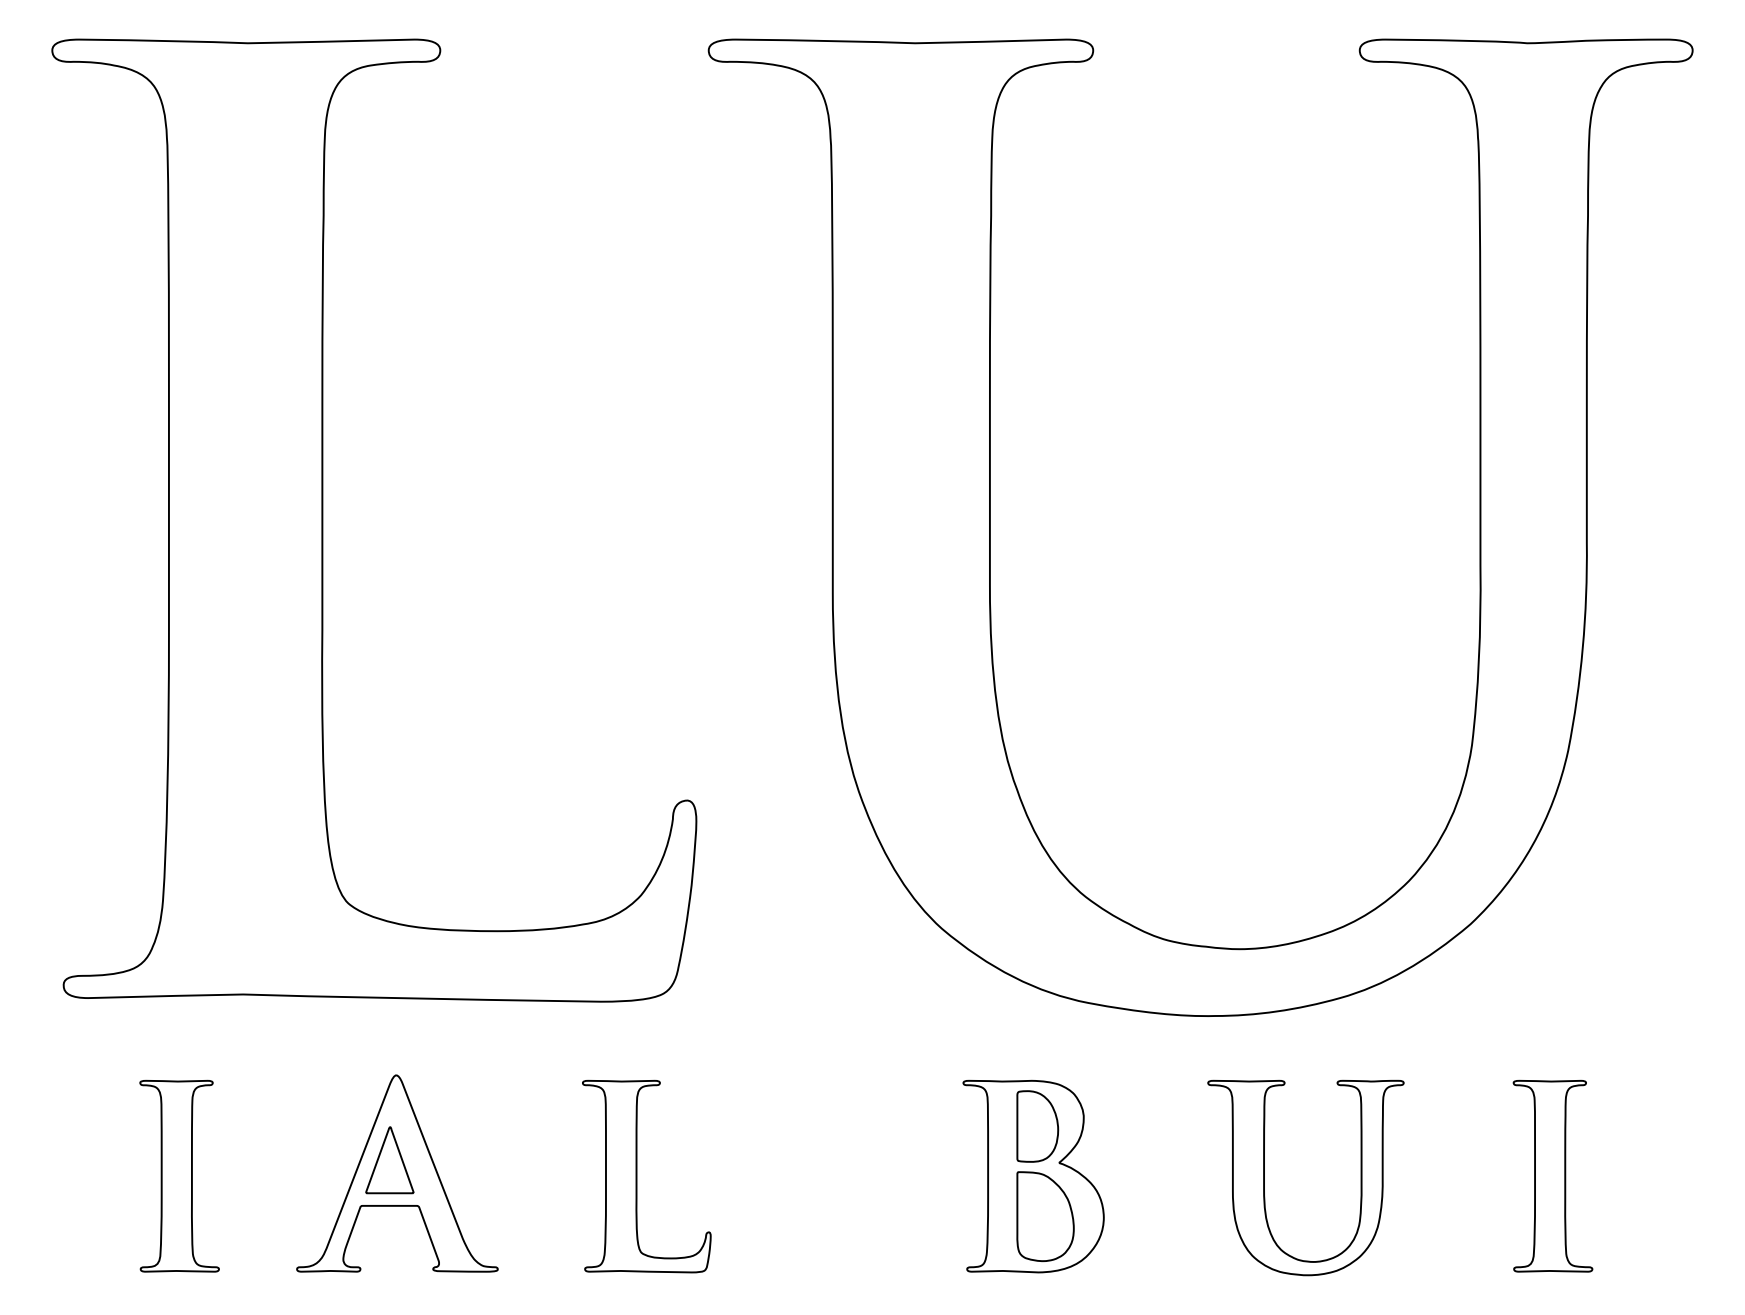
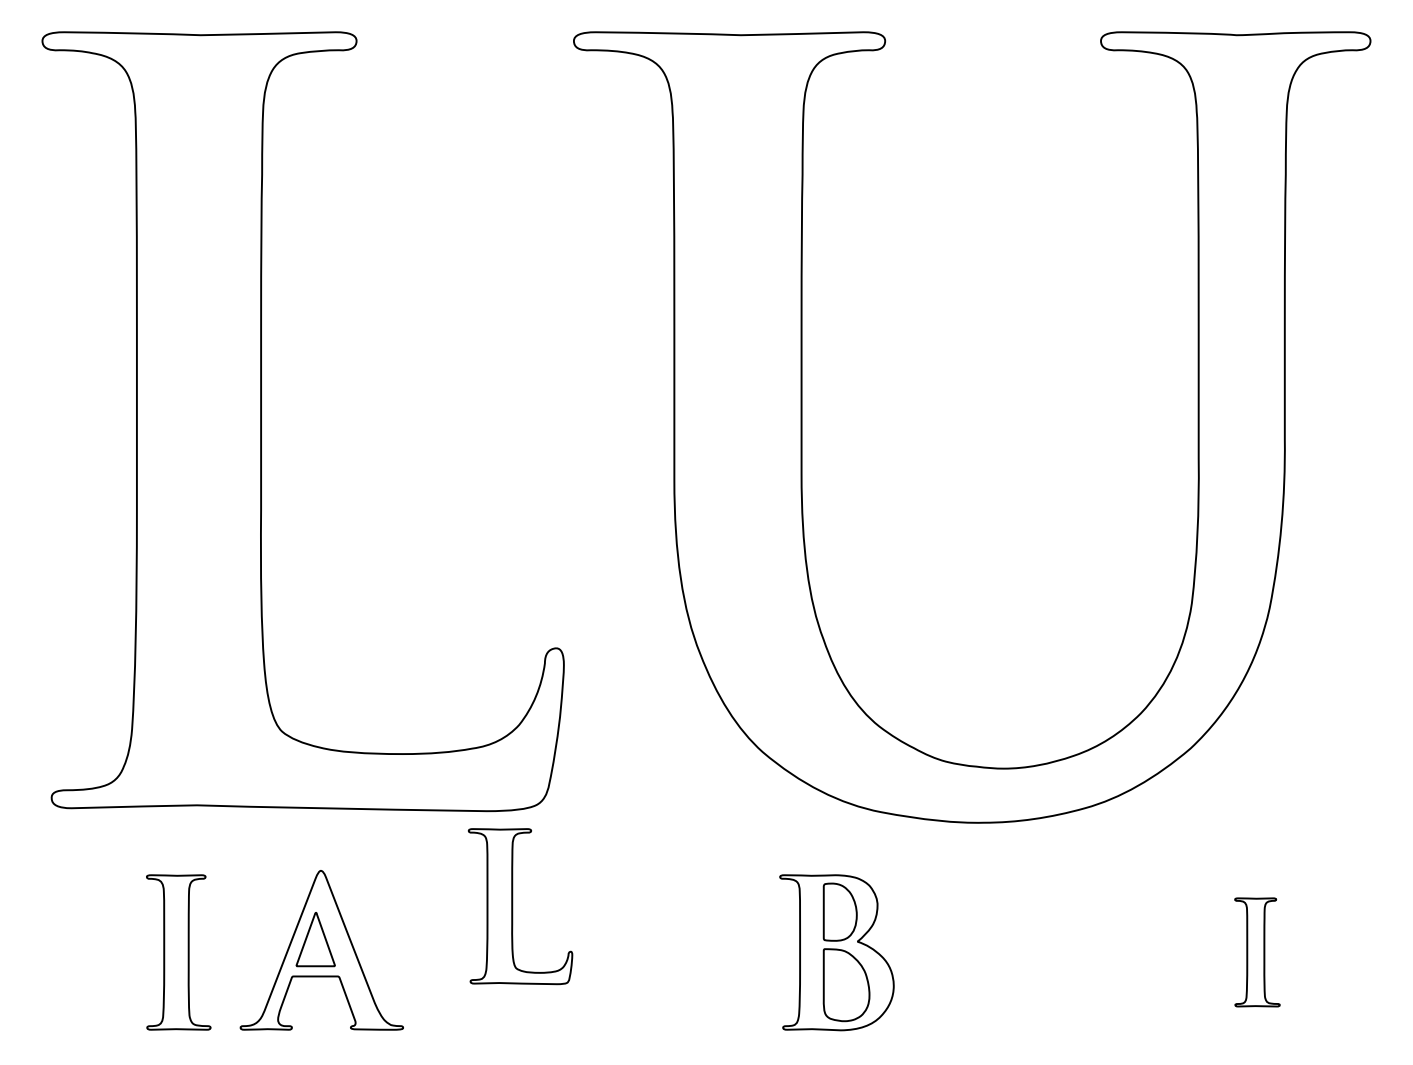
part: (179, 1175) -> (178, 951), moved
part: (1552, 1175) -> (1257, 951), size x0.7
part: (637, 1176) -> (513, 906), moved
part: (1264, 1177) -> (1023, 953), removed

